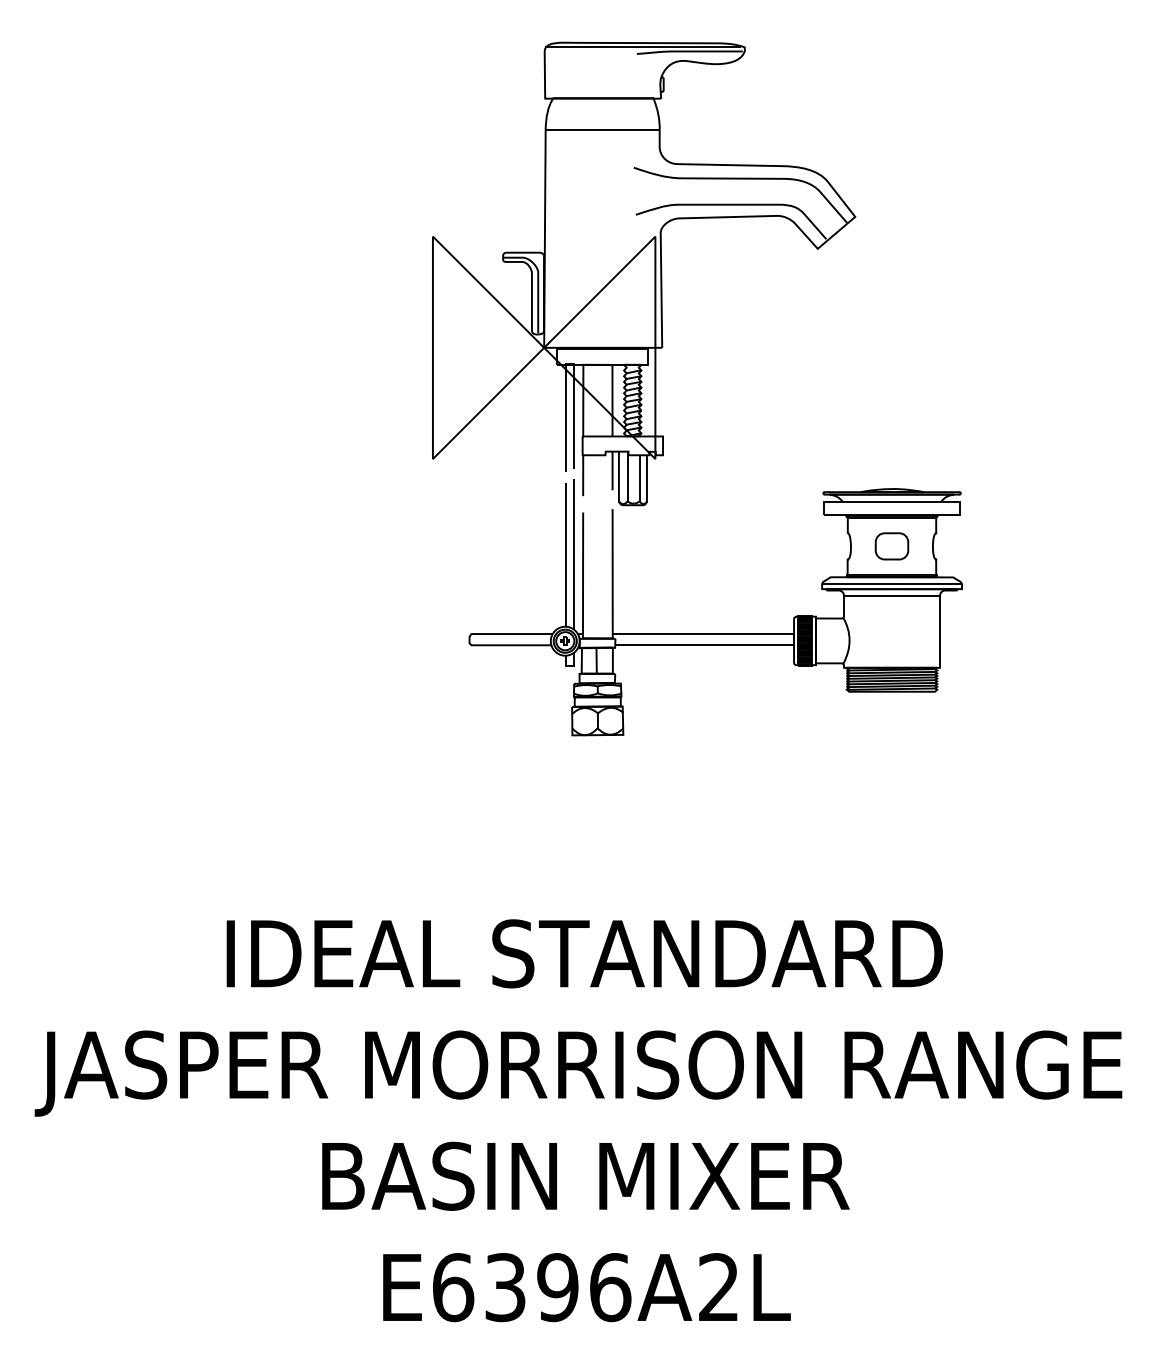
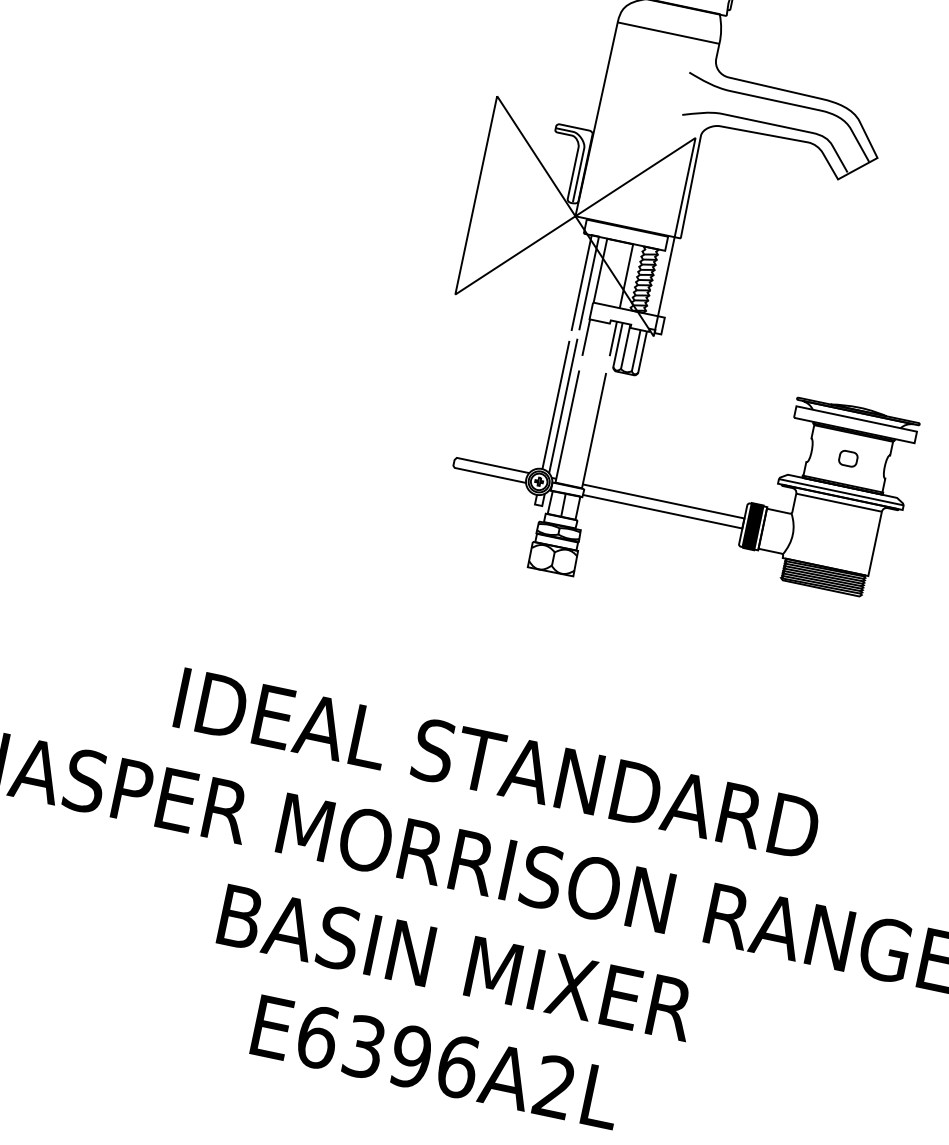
part: (891, 546) -> (847, 458), size x0.6

